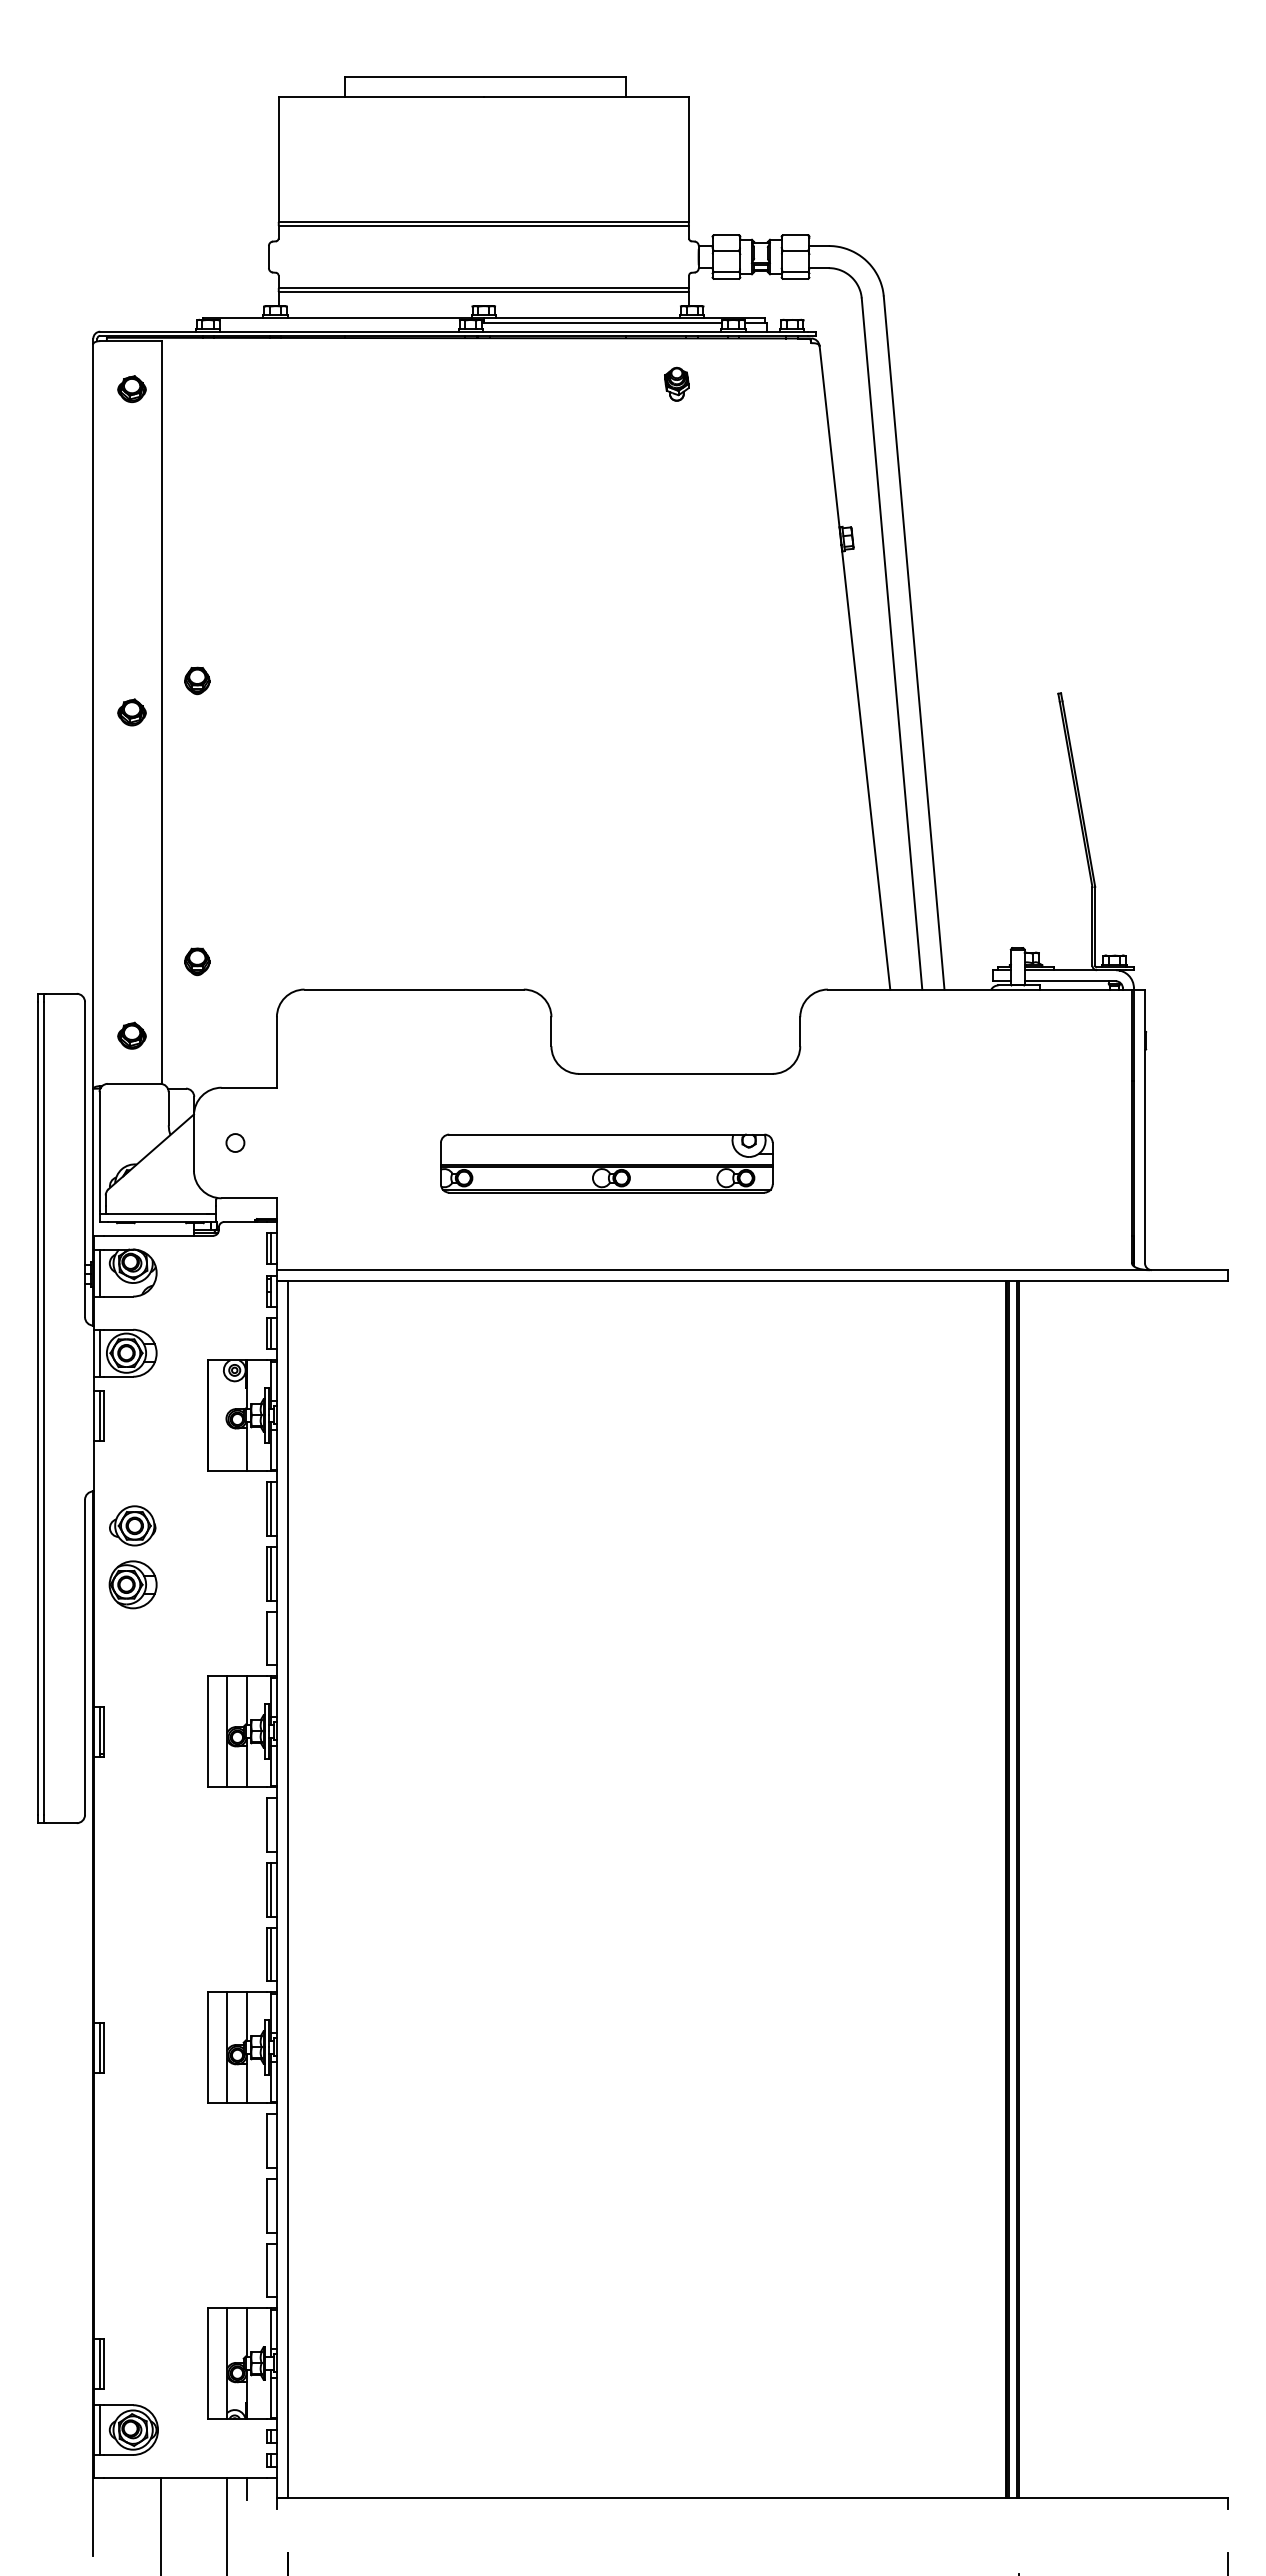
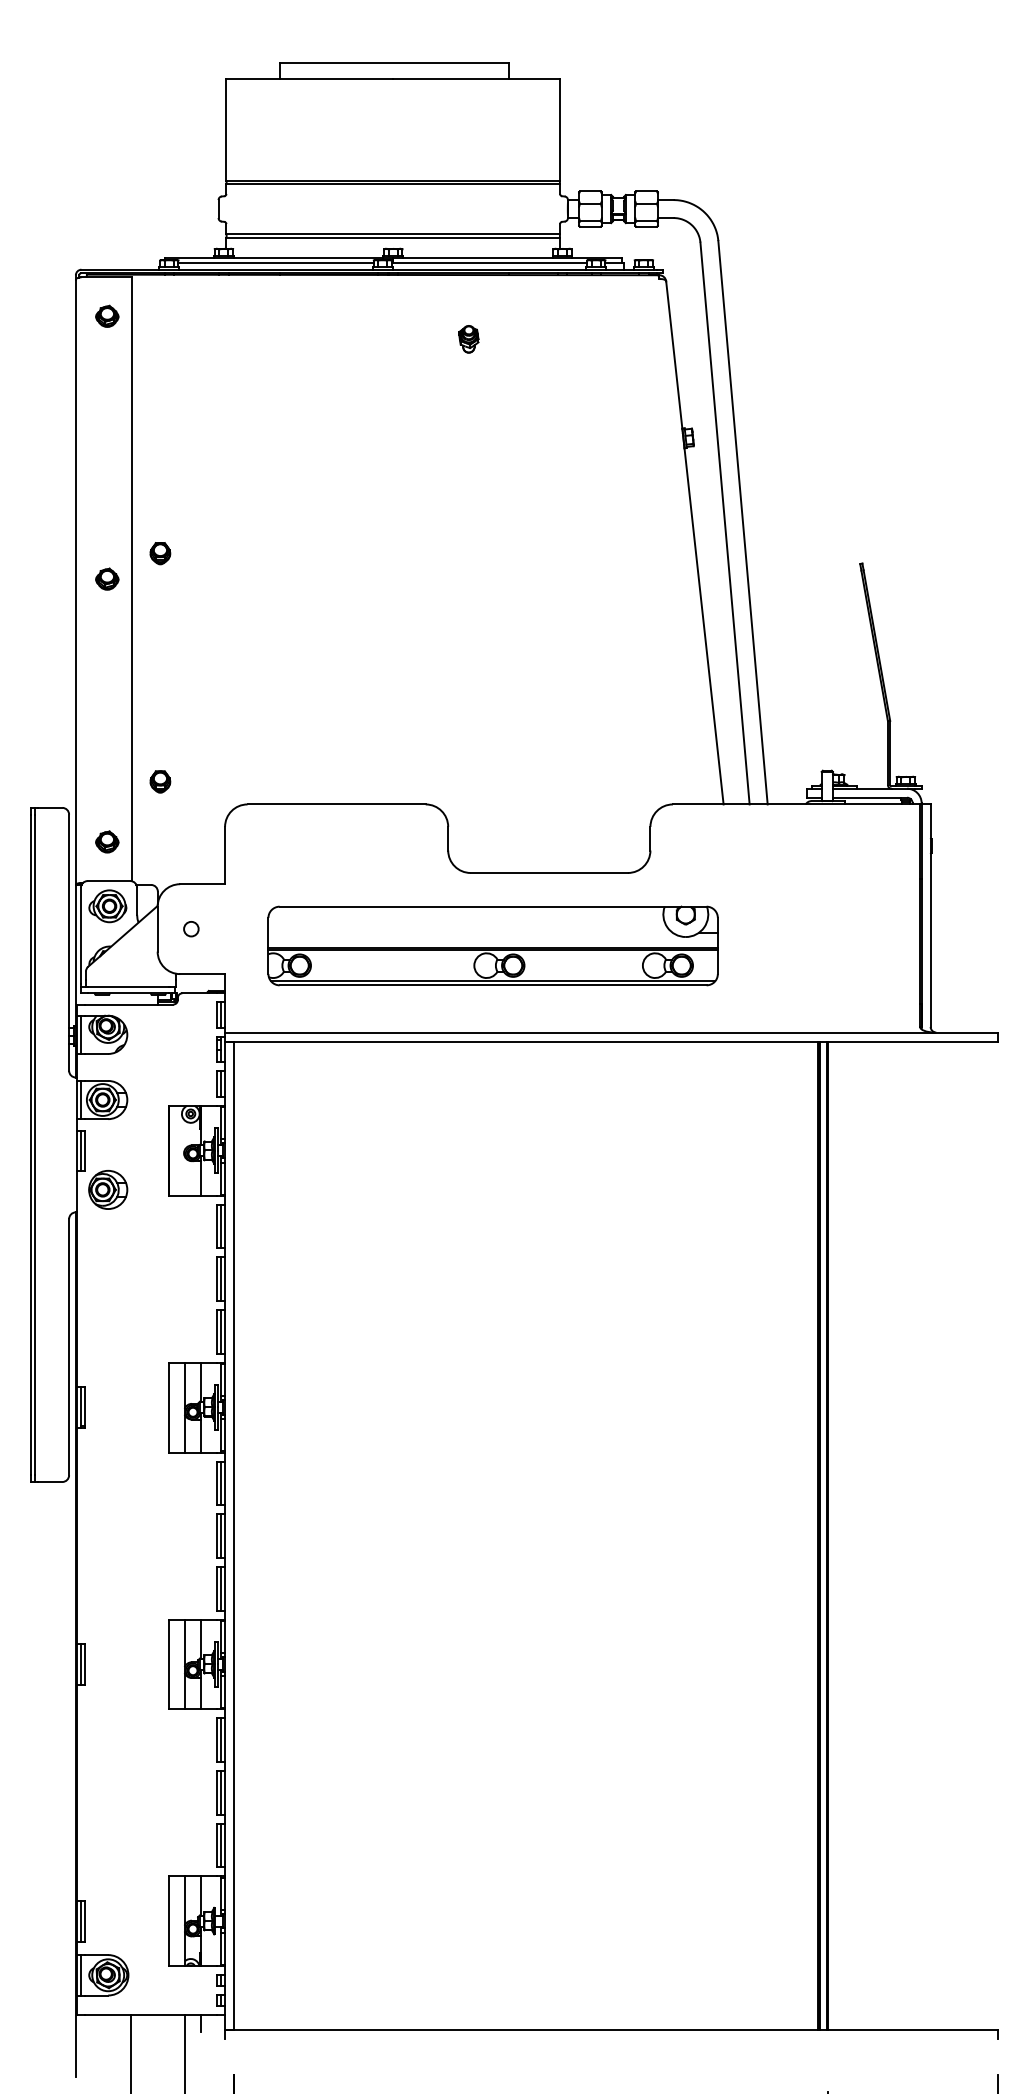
line: (339, 323) -> (275, 263), added
part: (676, 383) -> (468, 338), moved
part: (606, 1163) -> (492, 945), size x1.67
part: (132, 1525) -> (107, 905), moved
part: (132, 1584) -> (107, 1189), moved
line: (271, 1638) -> (220, 1331), added
line: (271, 1824) -> (220, 1483), added
line: (271, 2140) -> (220, 1739), added
line: (271, 2205) -> (220, 1792), added
line: (271, 2270) -> (220, 1845), added

